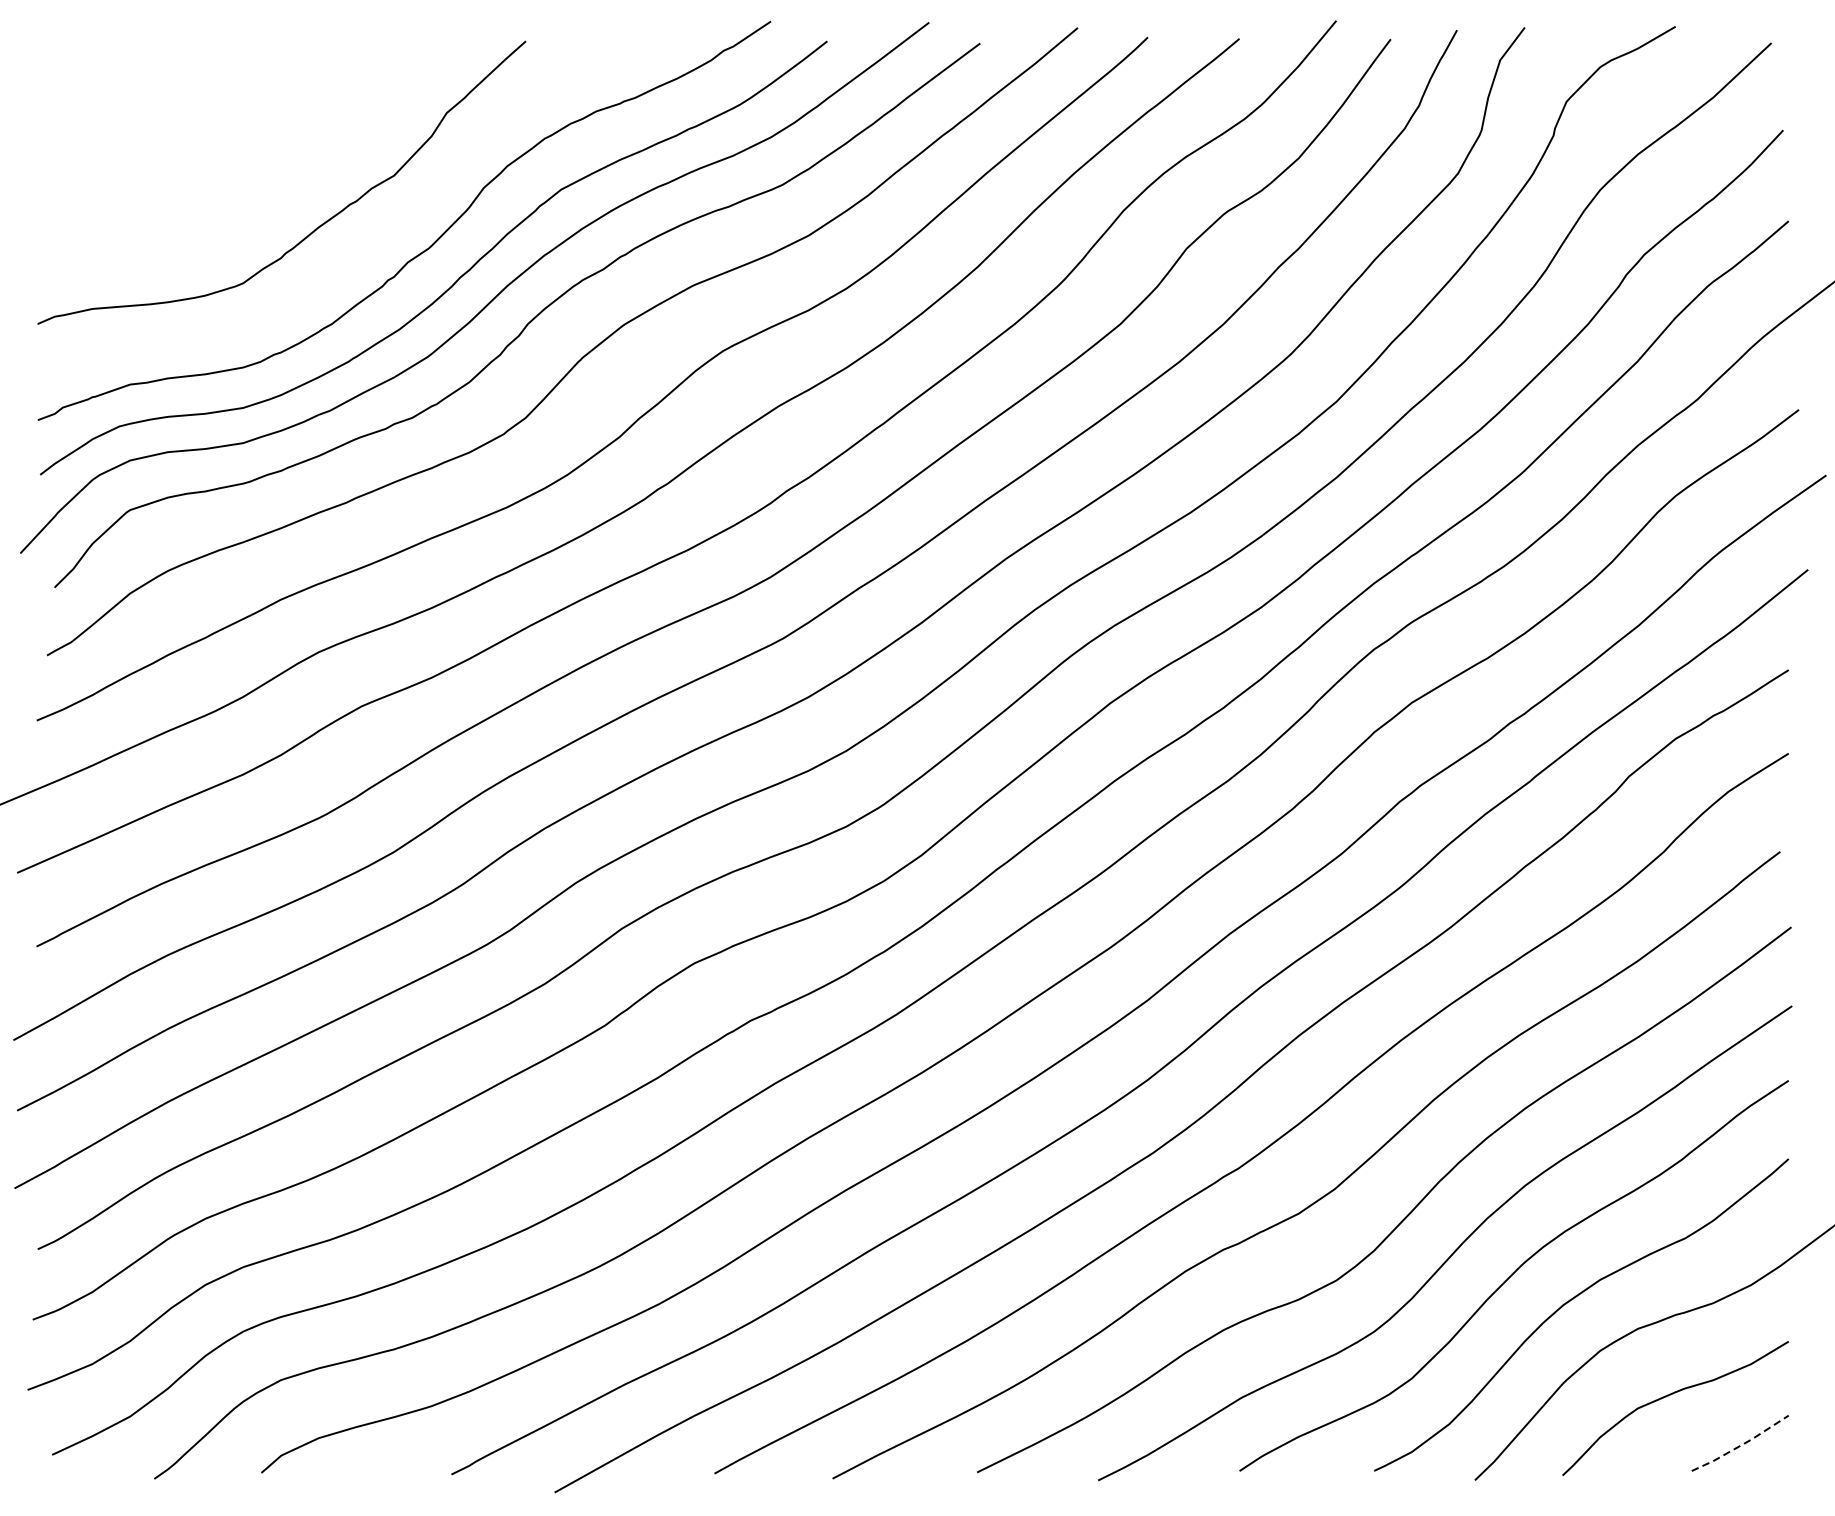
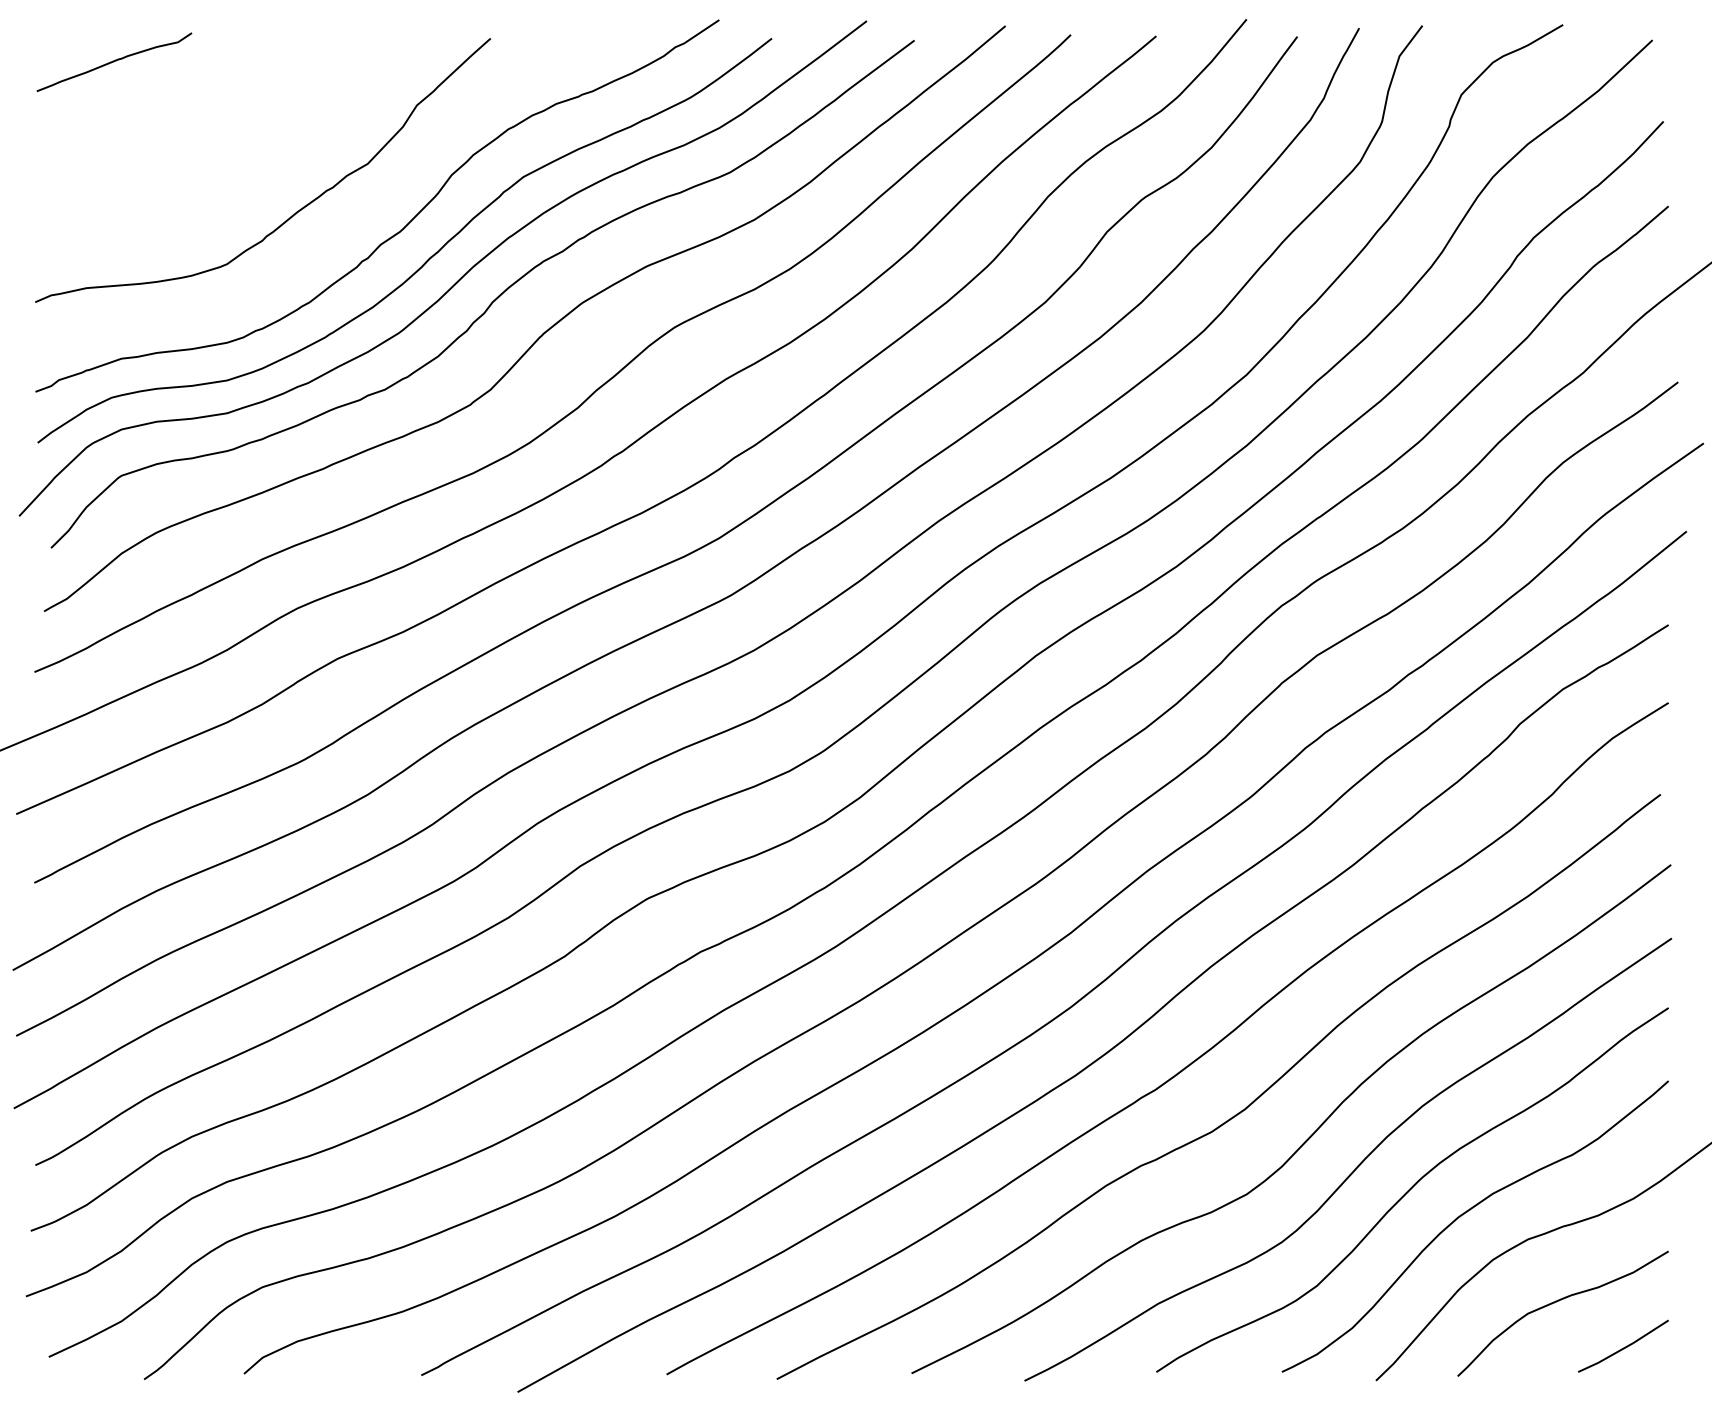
curve: (122, 65) -> (114, 61), added
line: (1741, 1445) -> (1624, 1348), dashed -> solid

